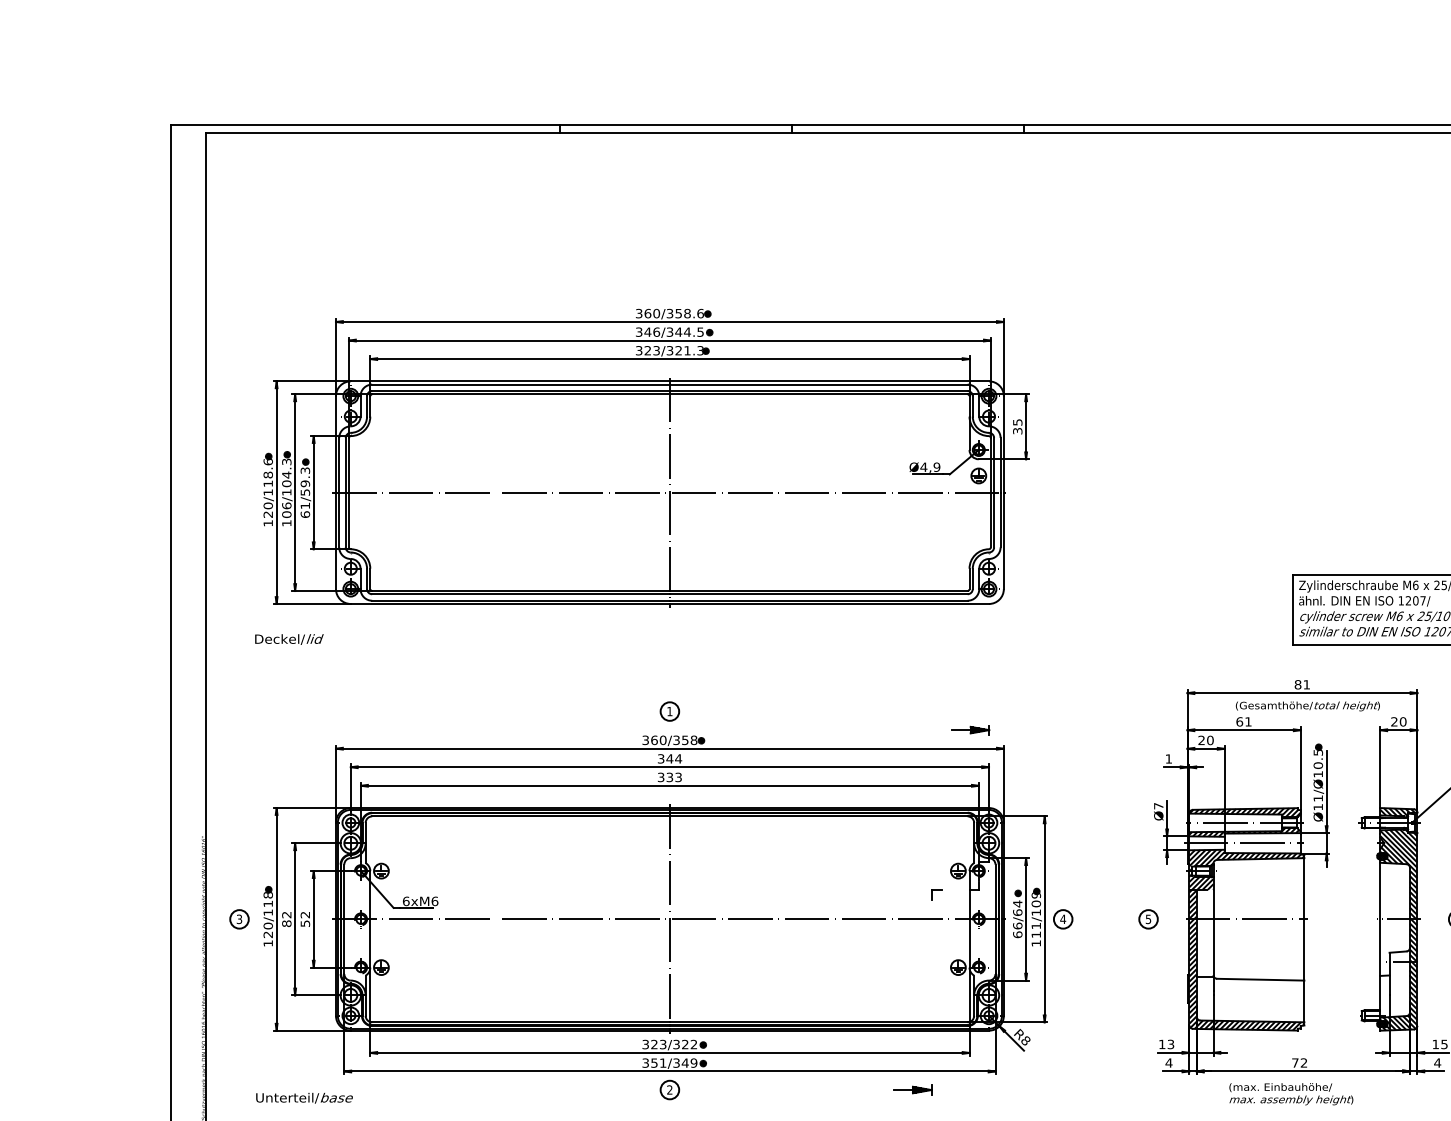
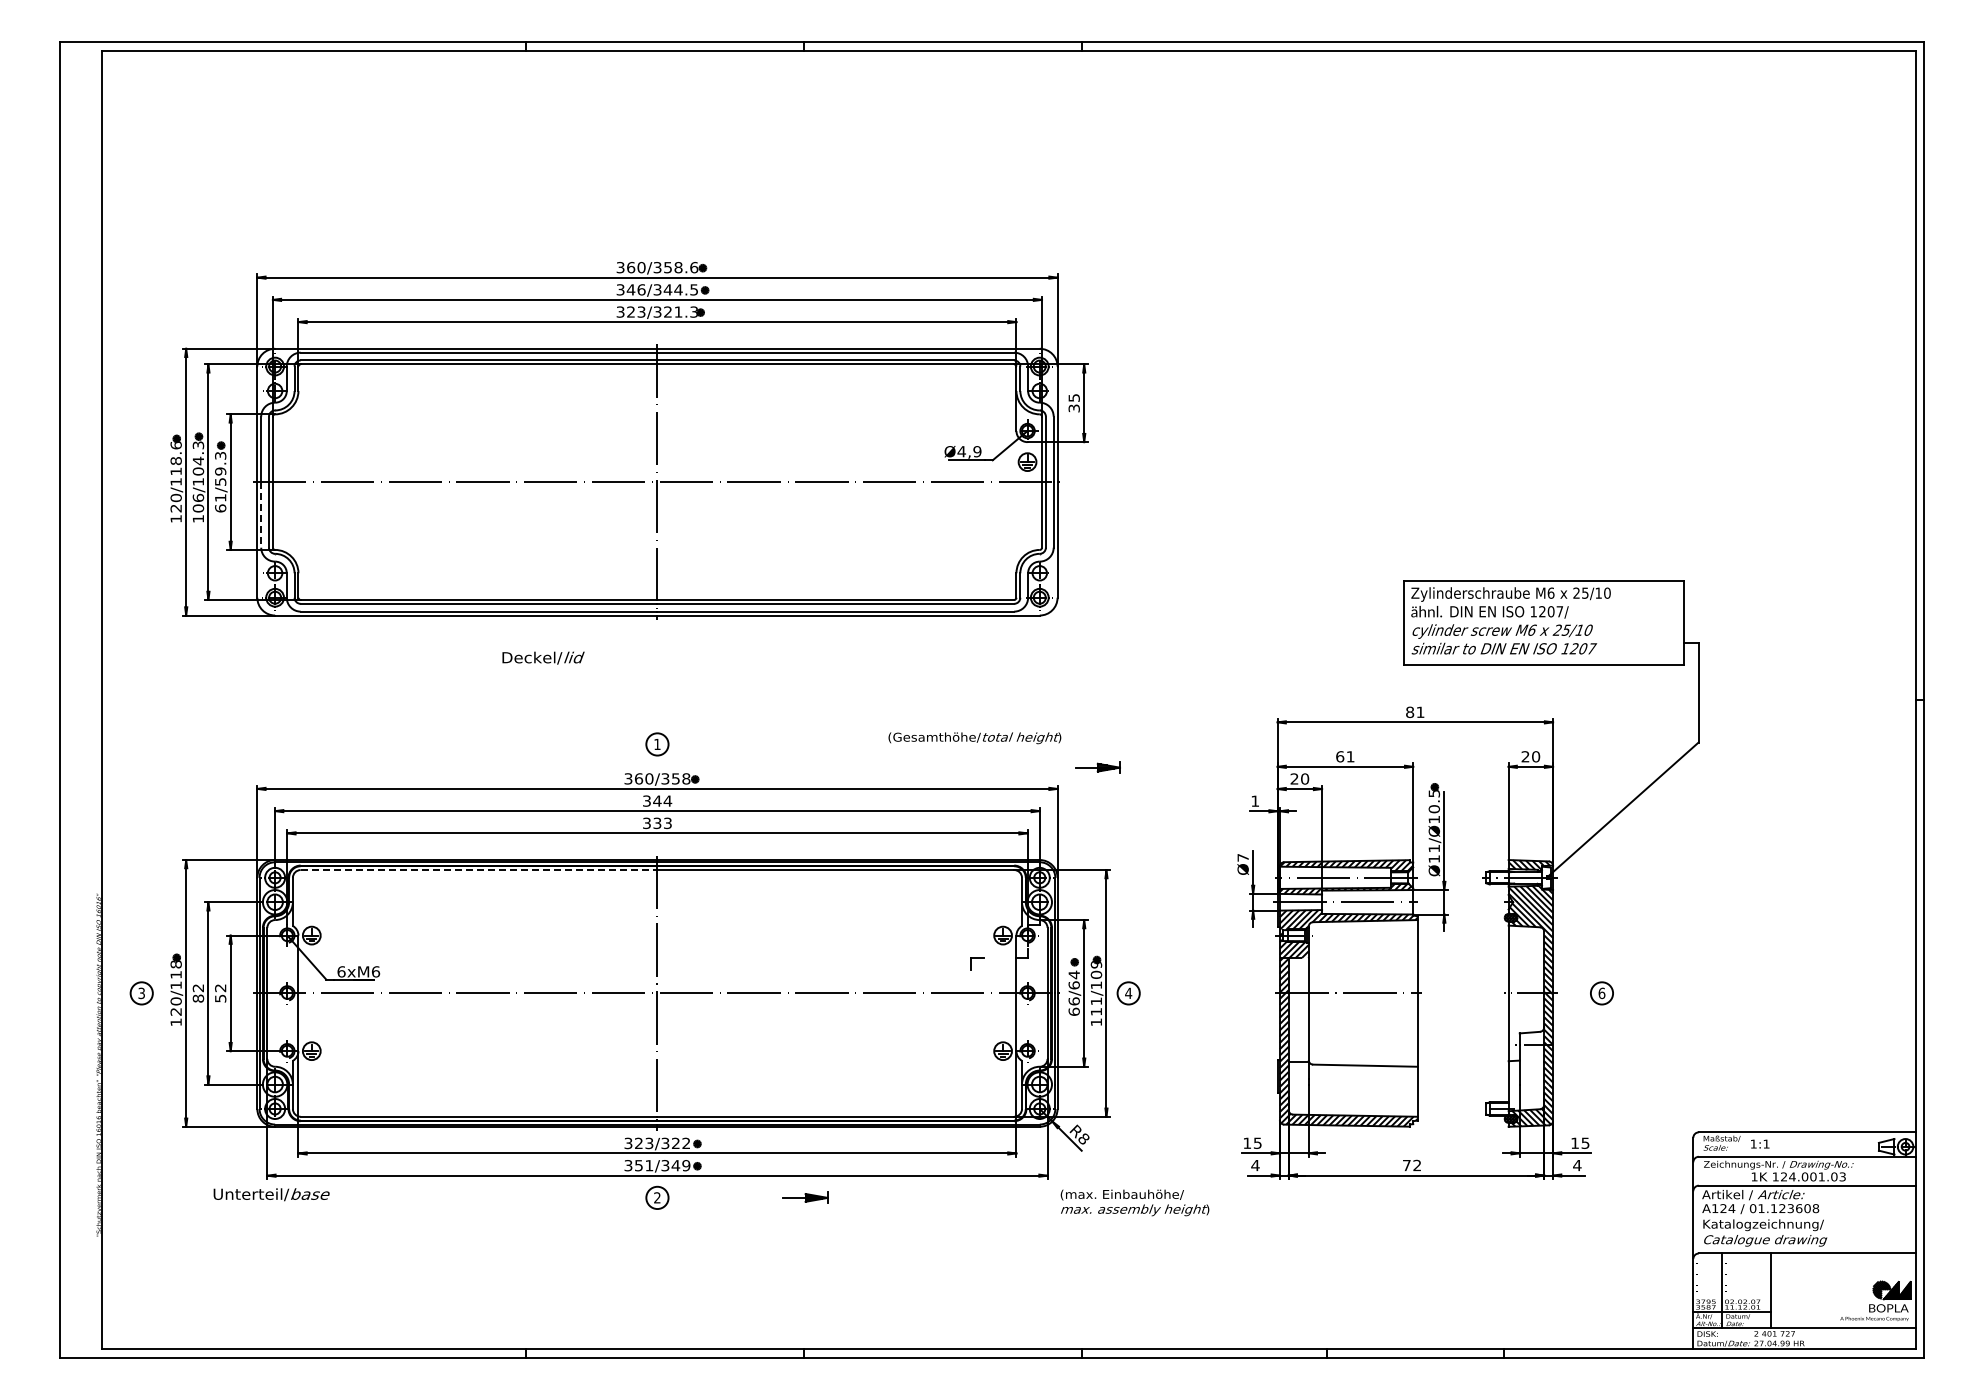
line: (339, 519) -> (261, 514), solid -> dashed
text: (289, 639) -> (543, 657), moved
text: (1307, 706) -> (974, 738), moved
part: (970, 729) -> (1097, 767), moved
line: (521, 816) -> (479, 870), solid -> dashed
part: (1148, 919) -> (1230, 993), removed
text: (1170, 1043) -> (1257, 1142), 13 -> 15
part: (912, 1089) -> (805, 1197), moved
text: (1290, 1093) -> (1134, 1202), moved
text: (304, 1098) -> (271, 1194), moved

